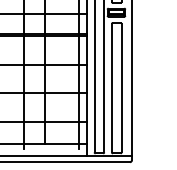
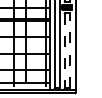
line: (122, 87) -> (70, 50), solid -> dashed
line: (111, 89) -> (64, 51), solid -> dashed

